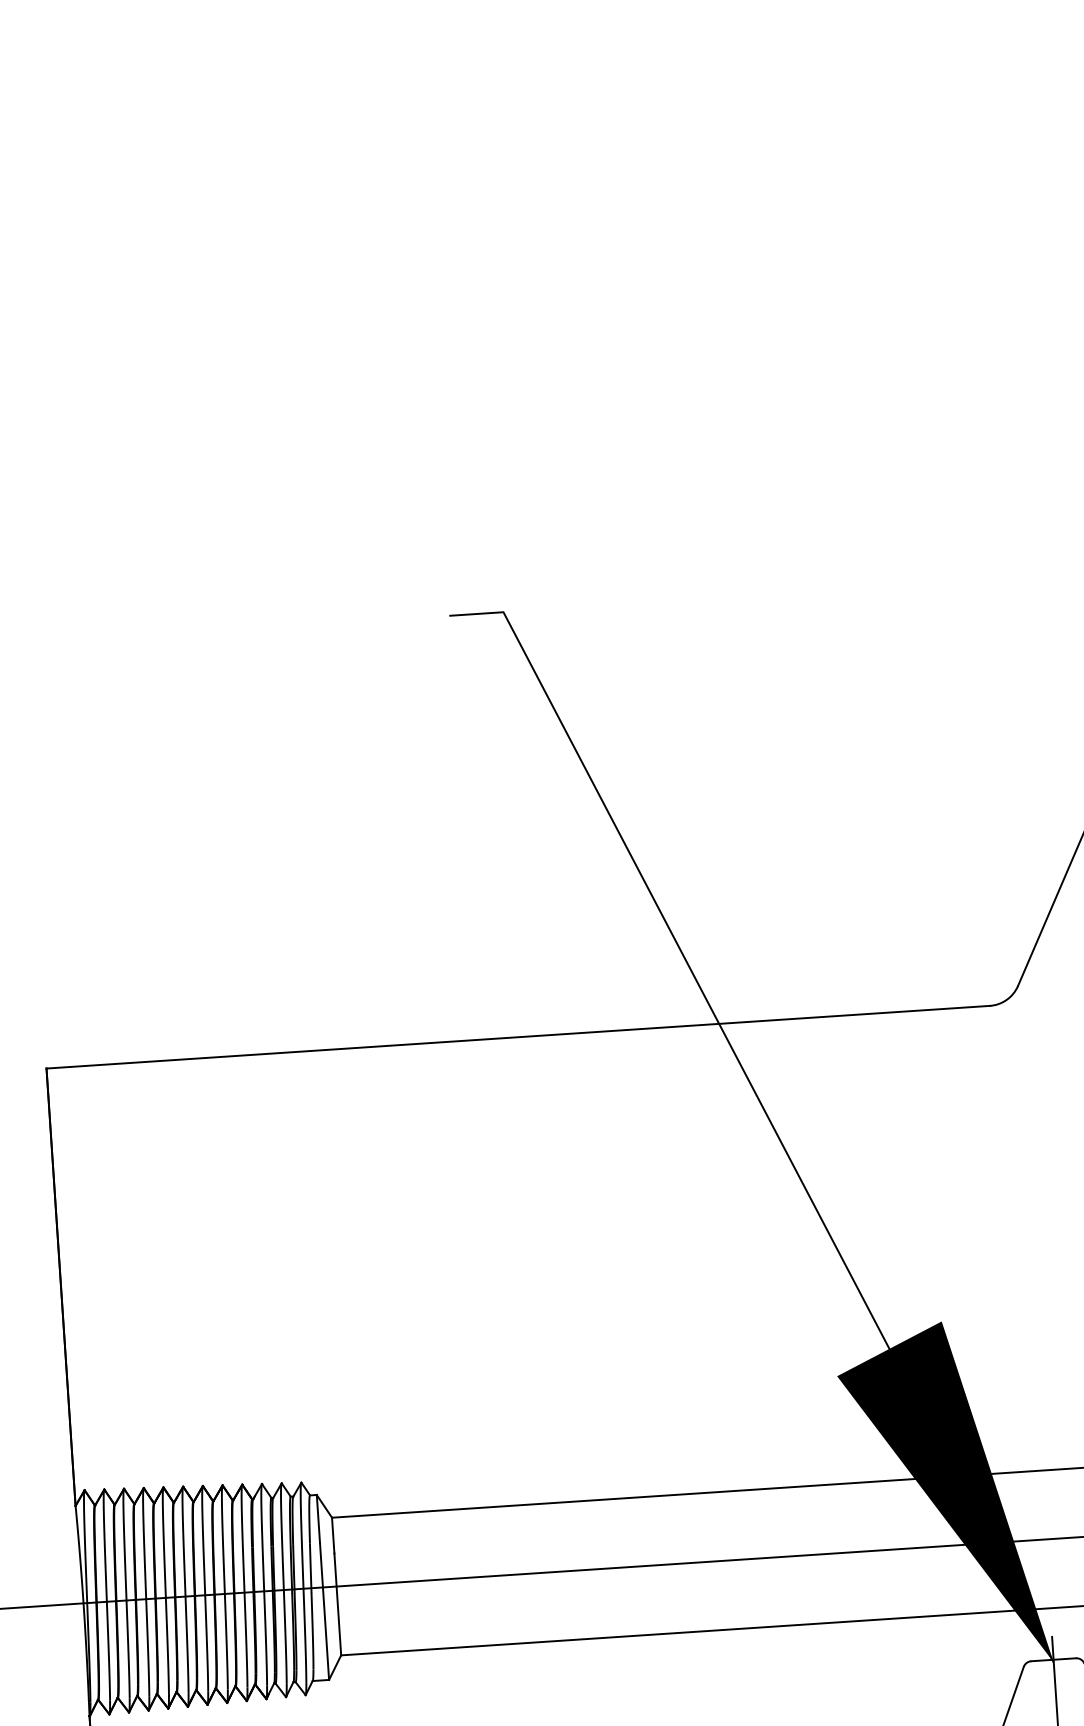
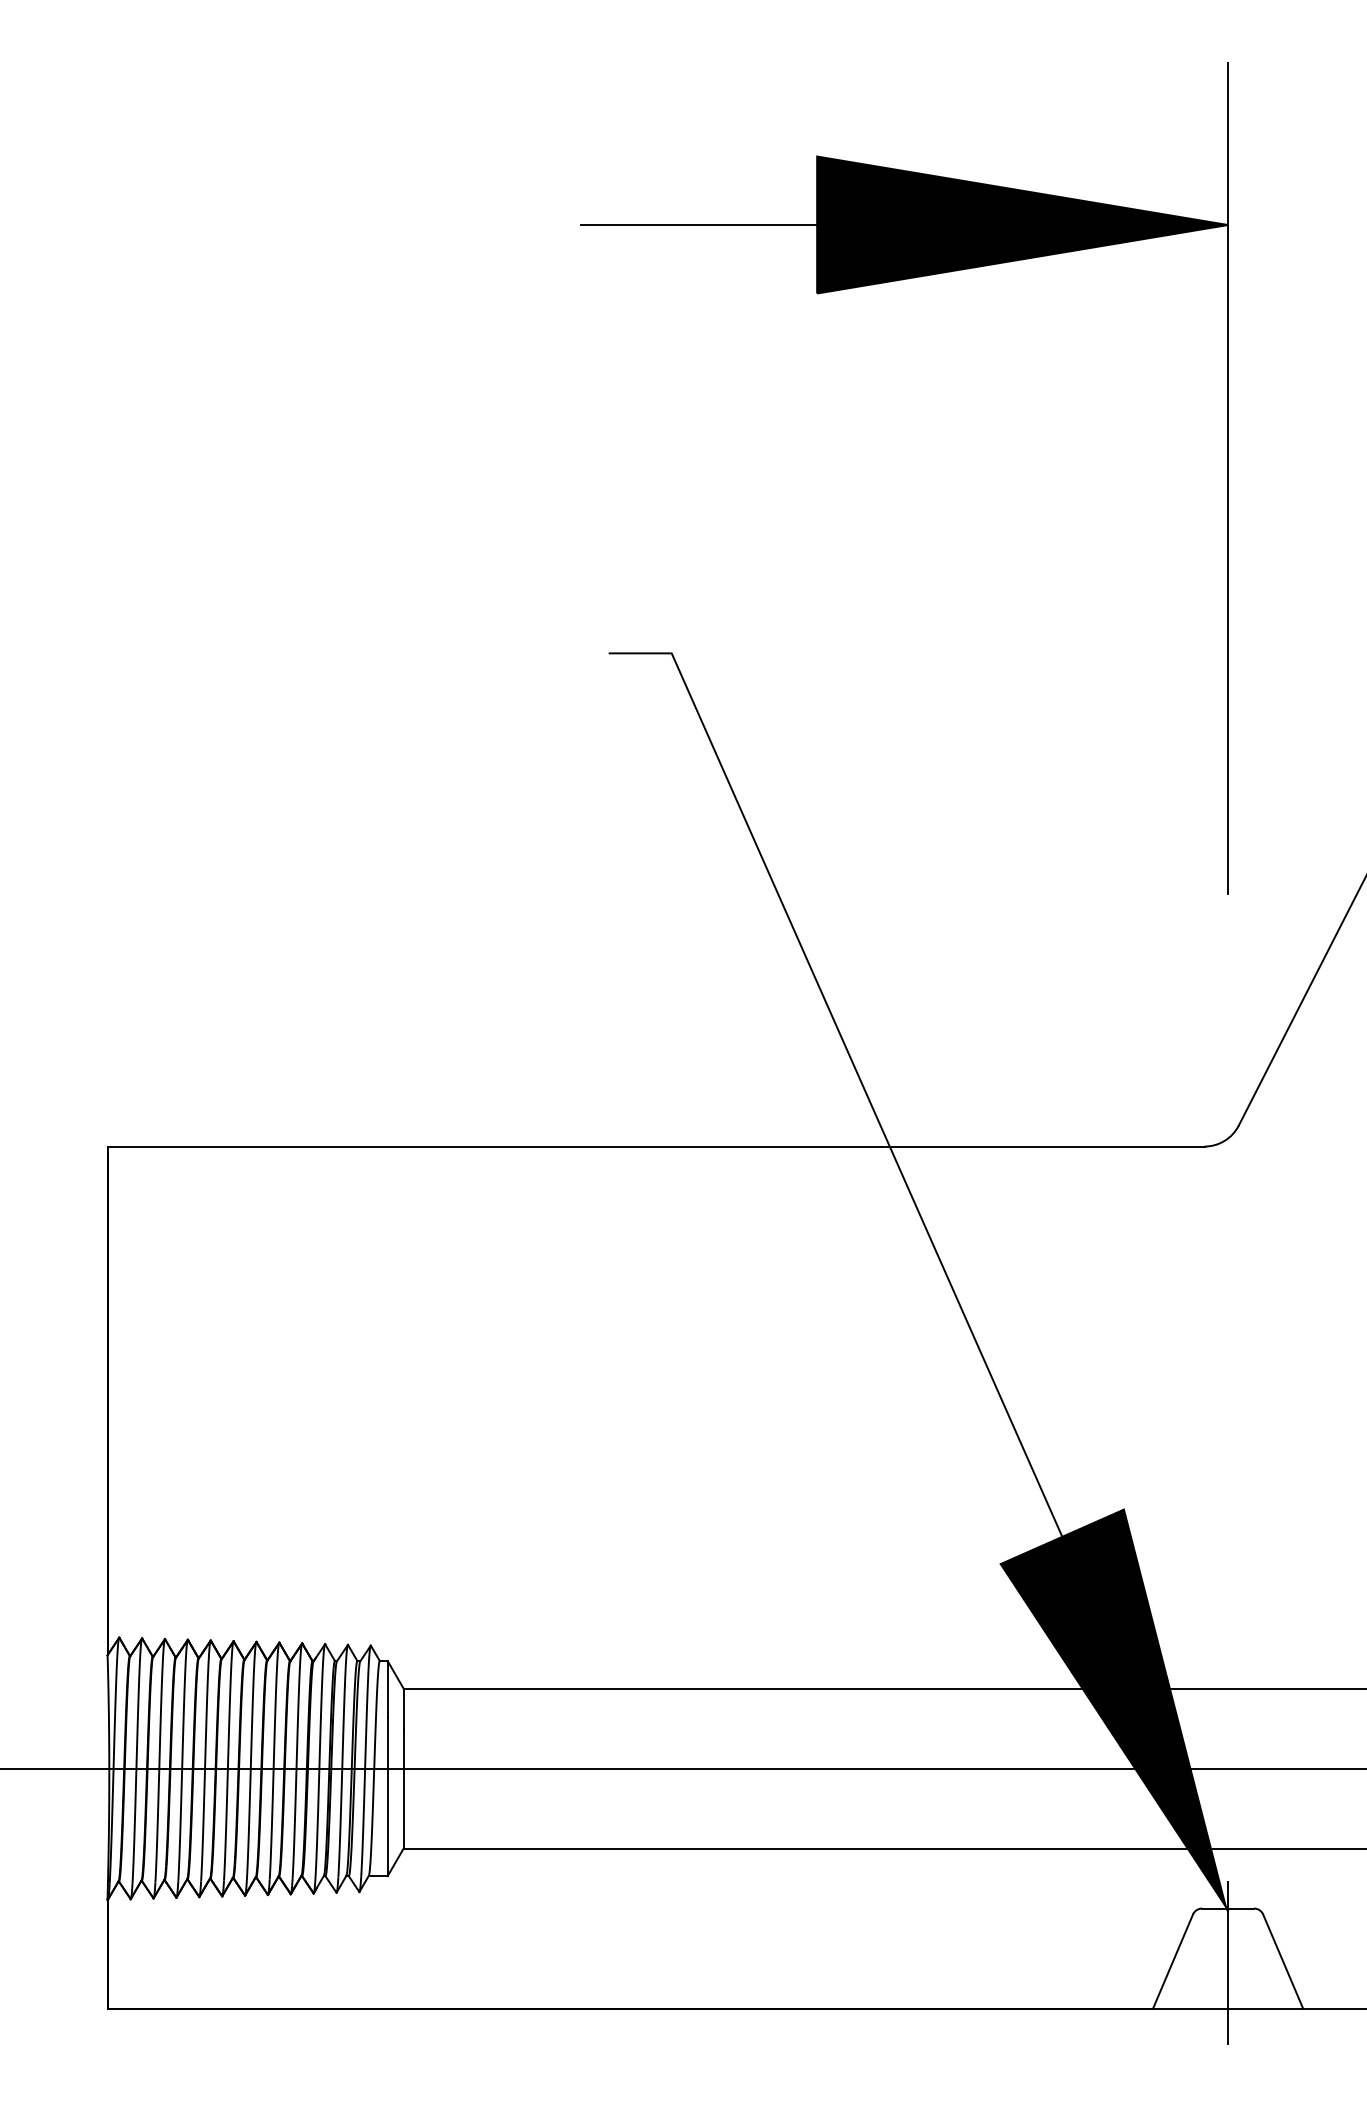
part: (655, 284) -> (872, 285), added

